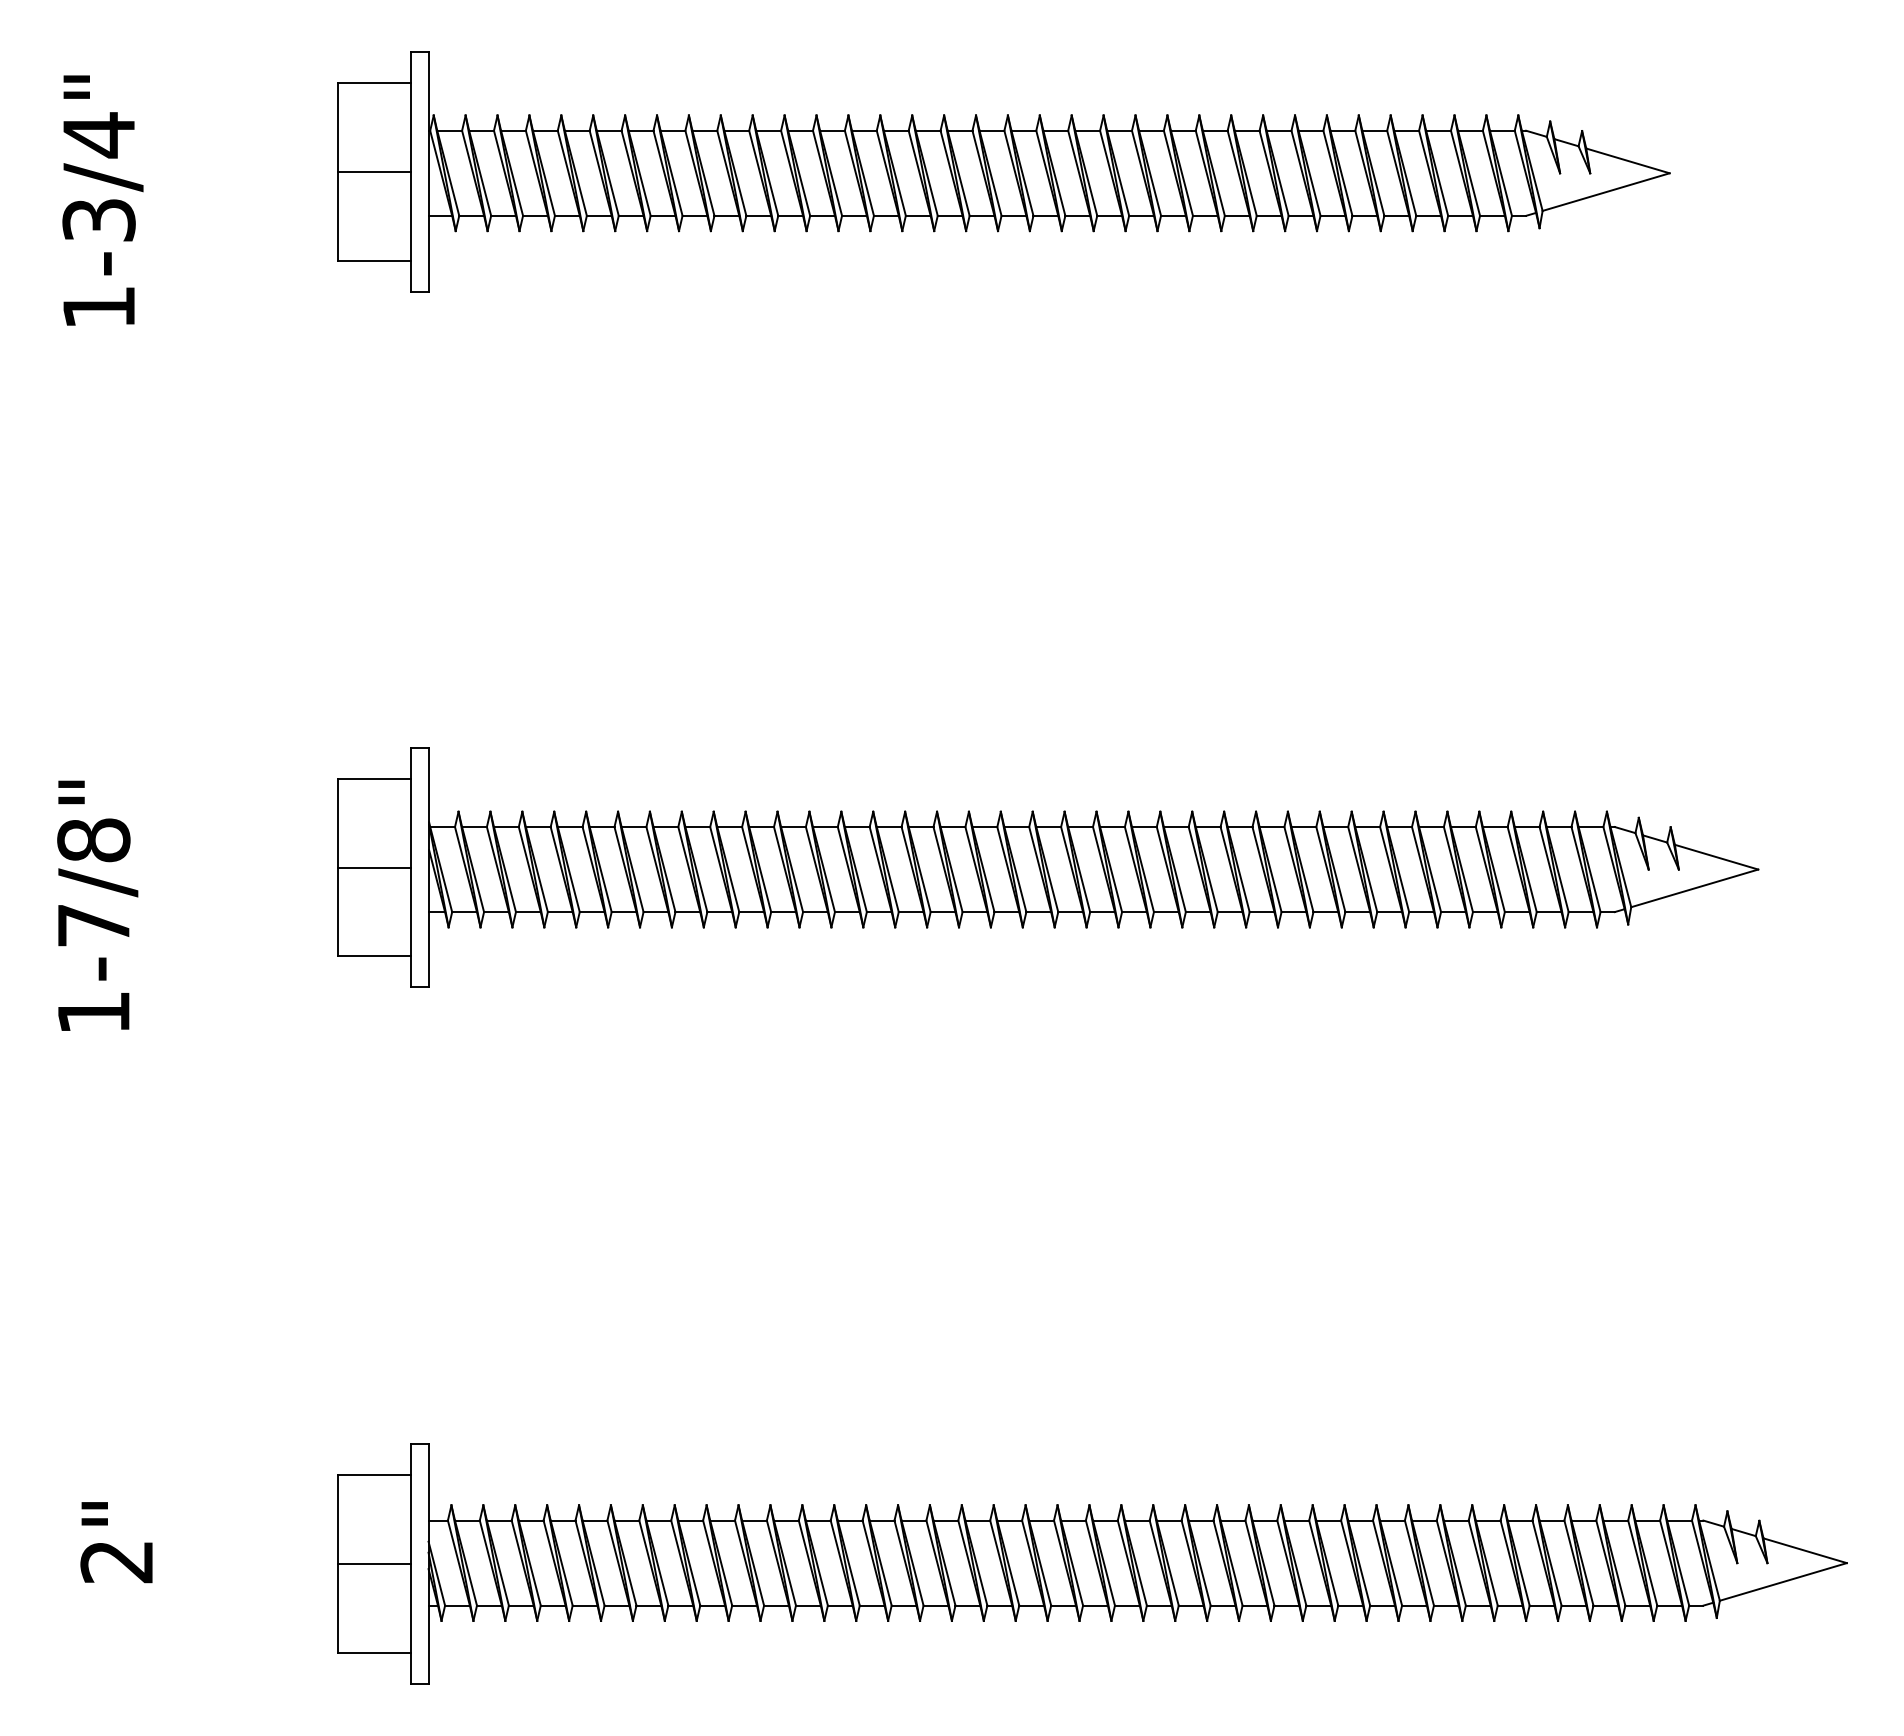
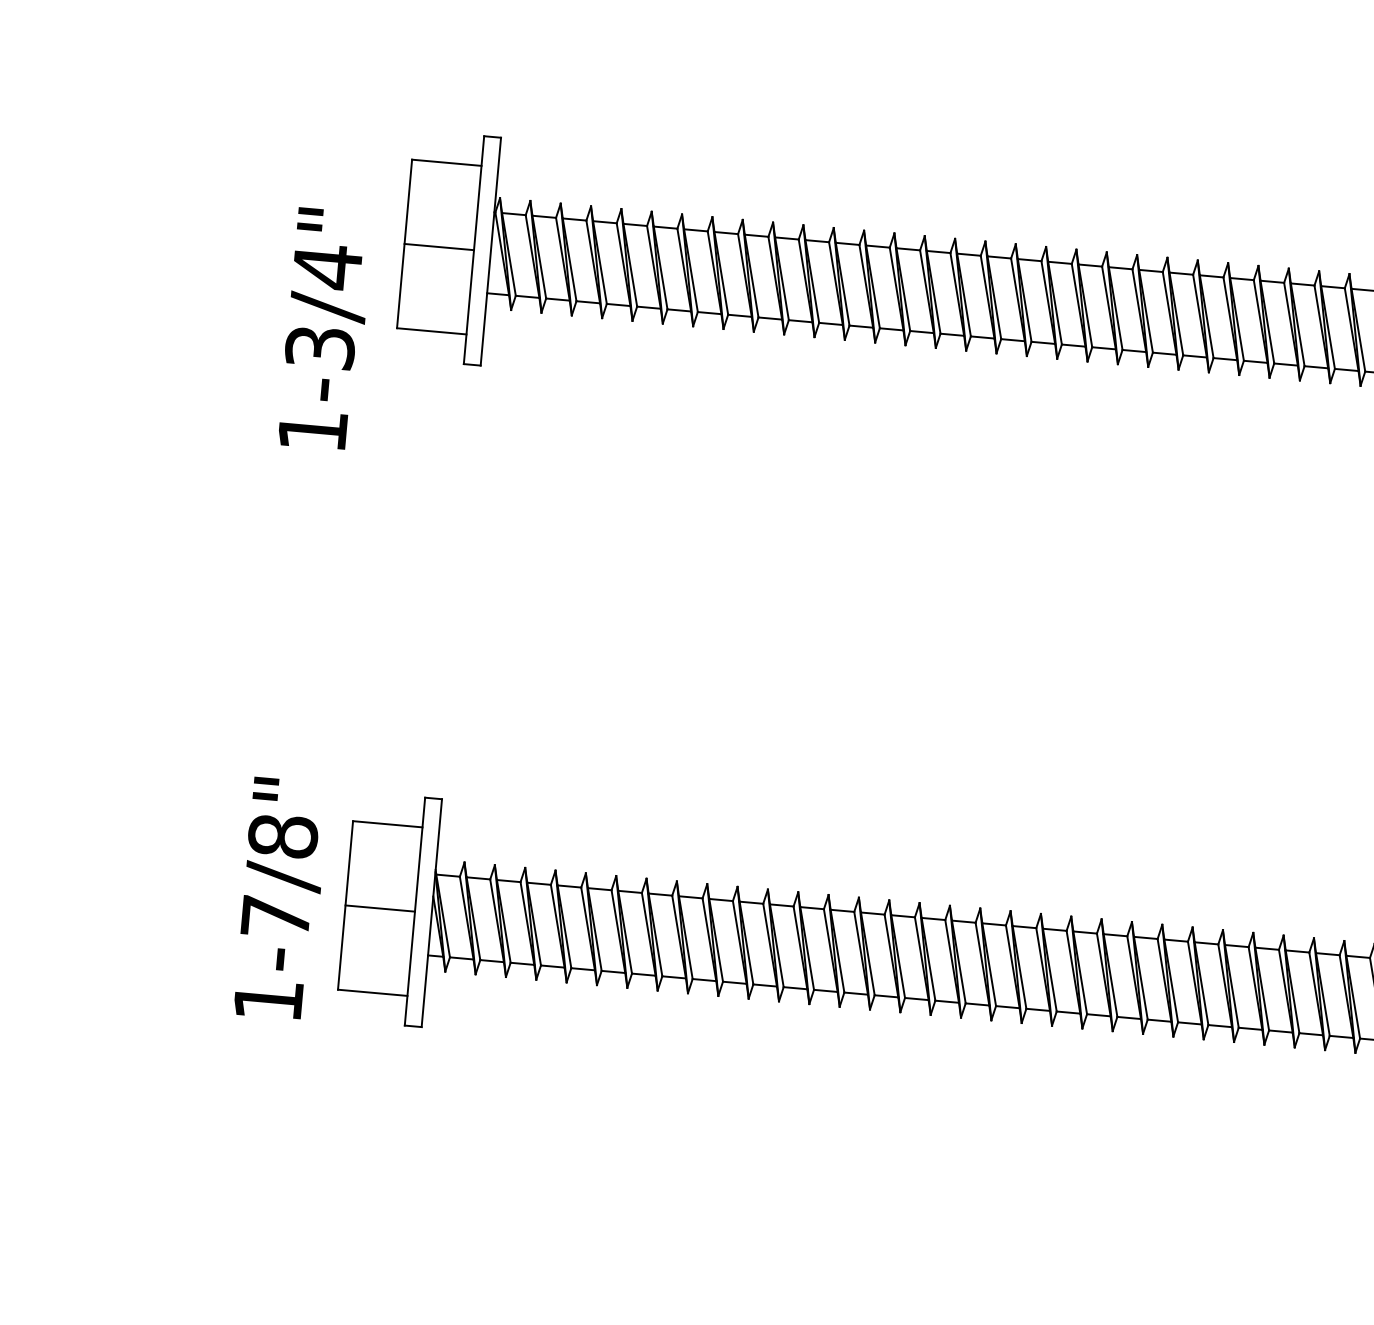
text: (102, 200) -> (325, 329), moved
text: (97, 905) -> (281, 898), moved

